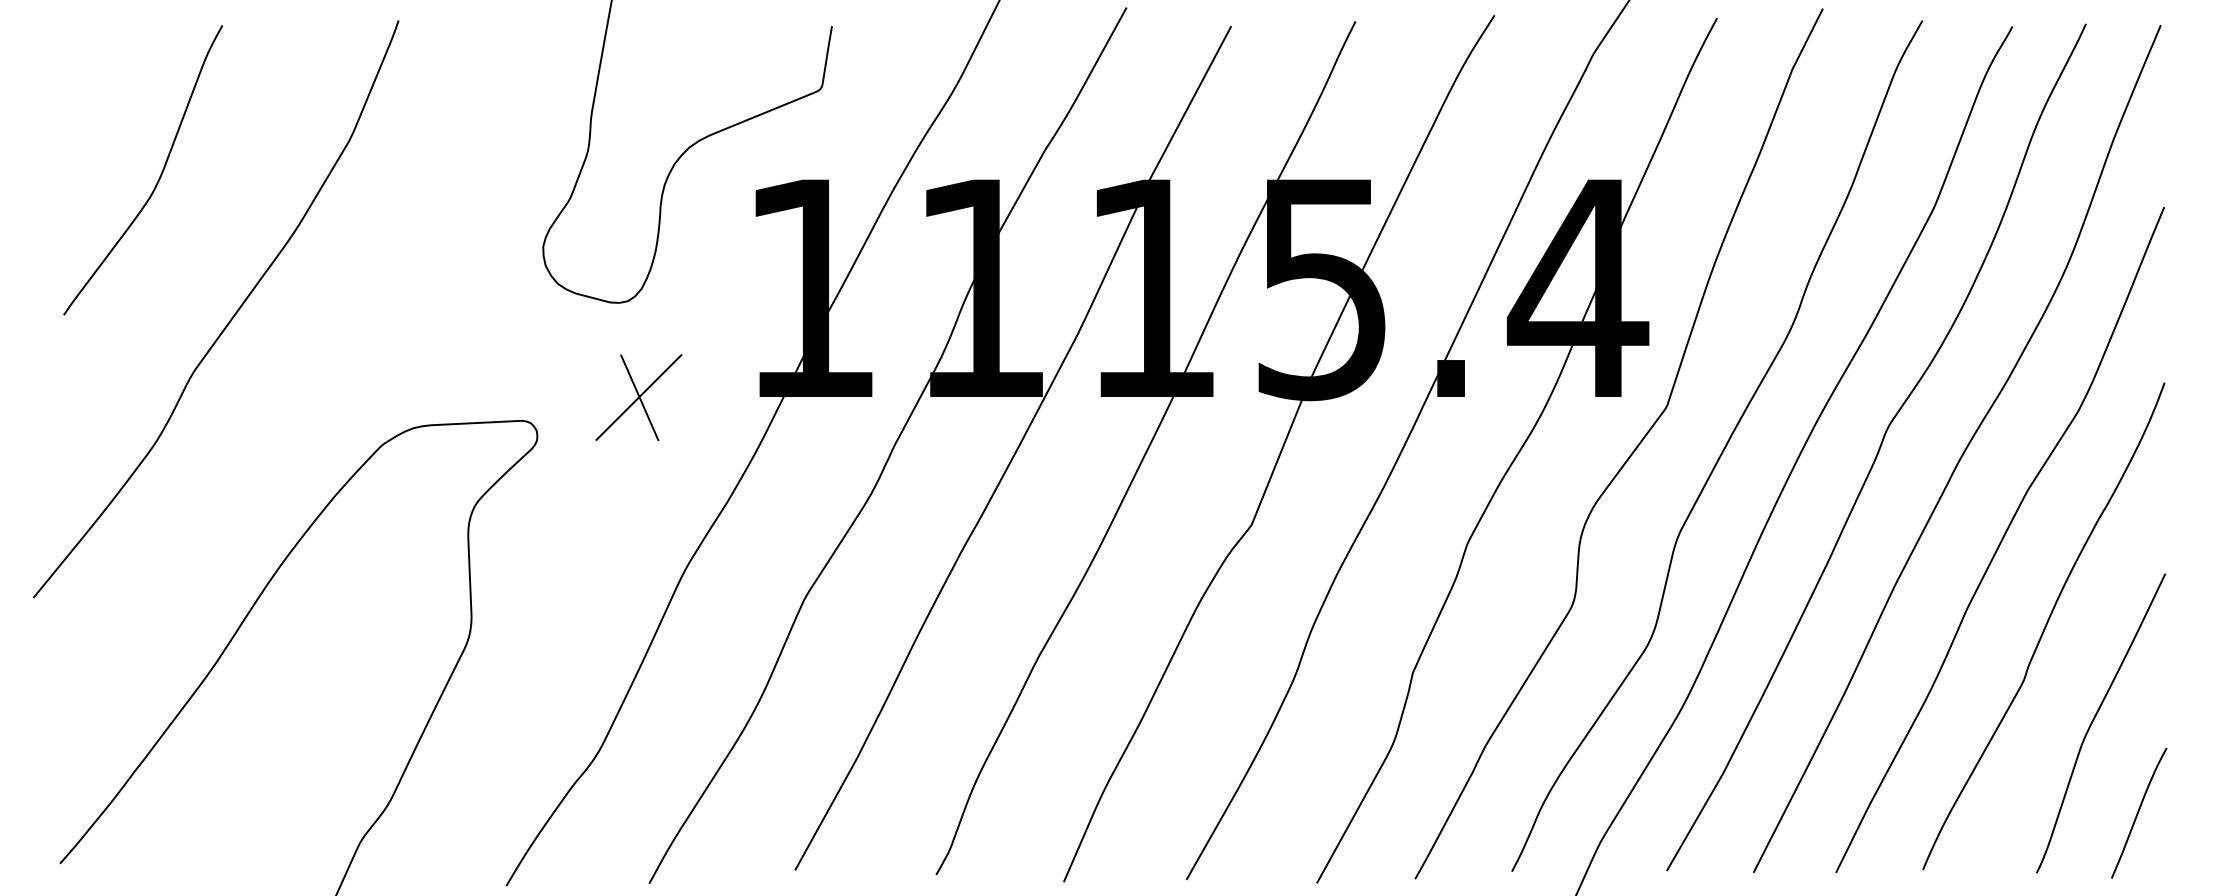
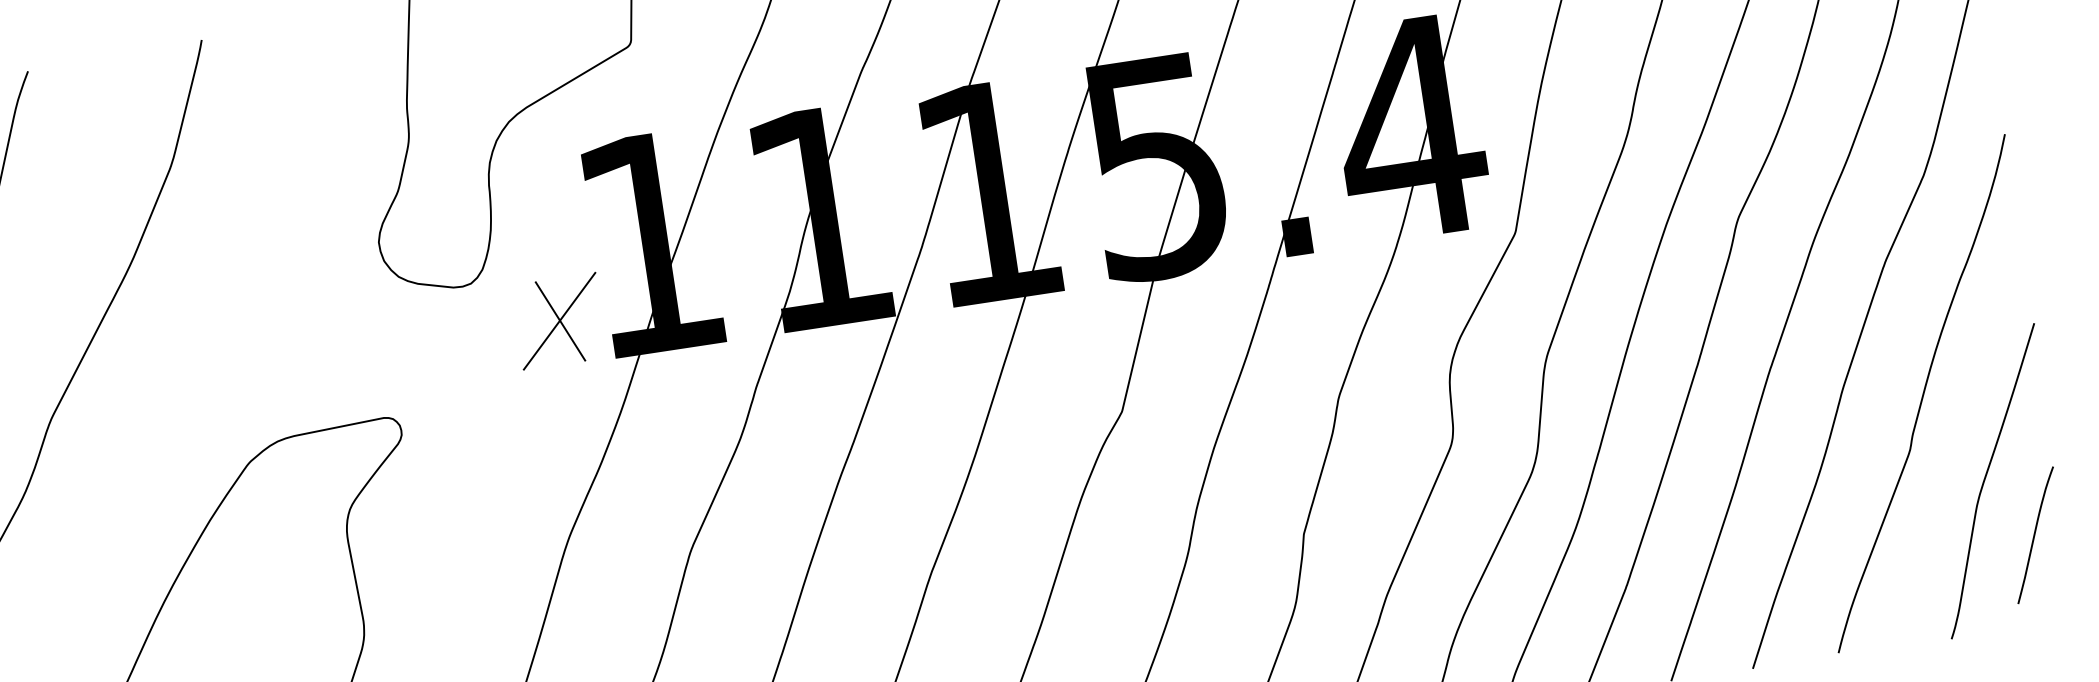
part: (638, 397) -> (559, 321), moved
curve: (2139, 811) -> (2035, 533), moved

